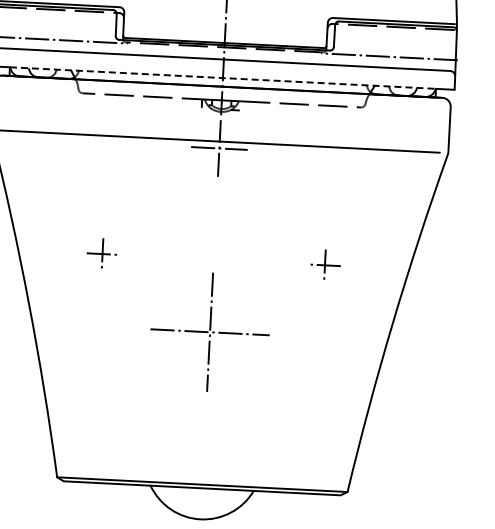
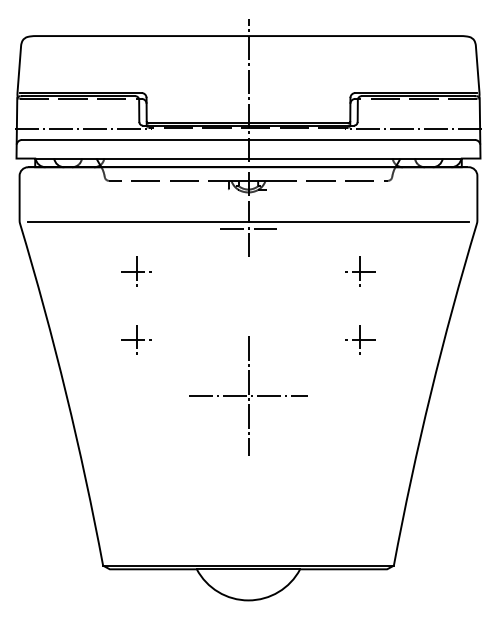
line: (223, 78) -> (249, 158), dashed -> solid
part: (105, 185) -> (136, 271), added
part: (329, 196) -> (360, 271), added
part: (210, 331) -> (248, 395), moved

